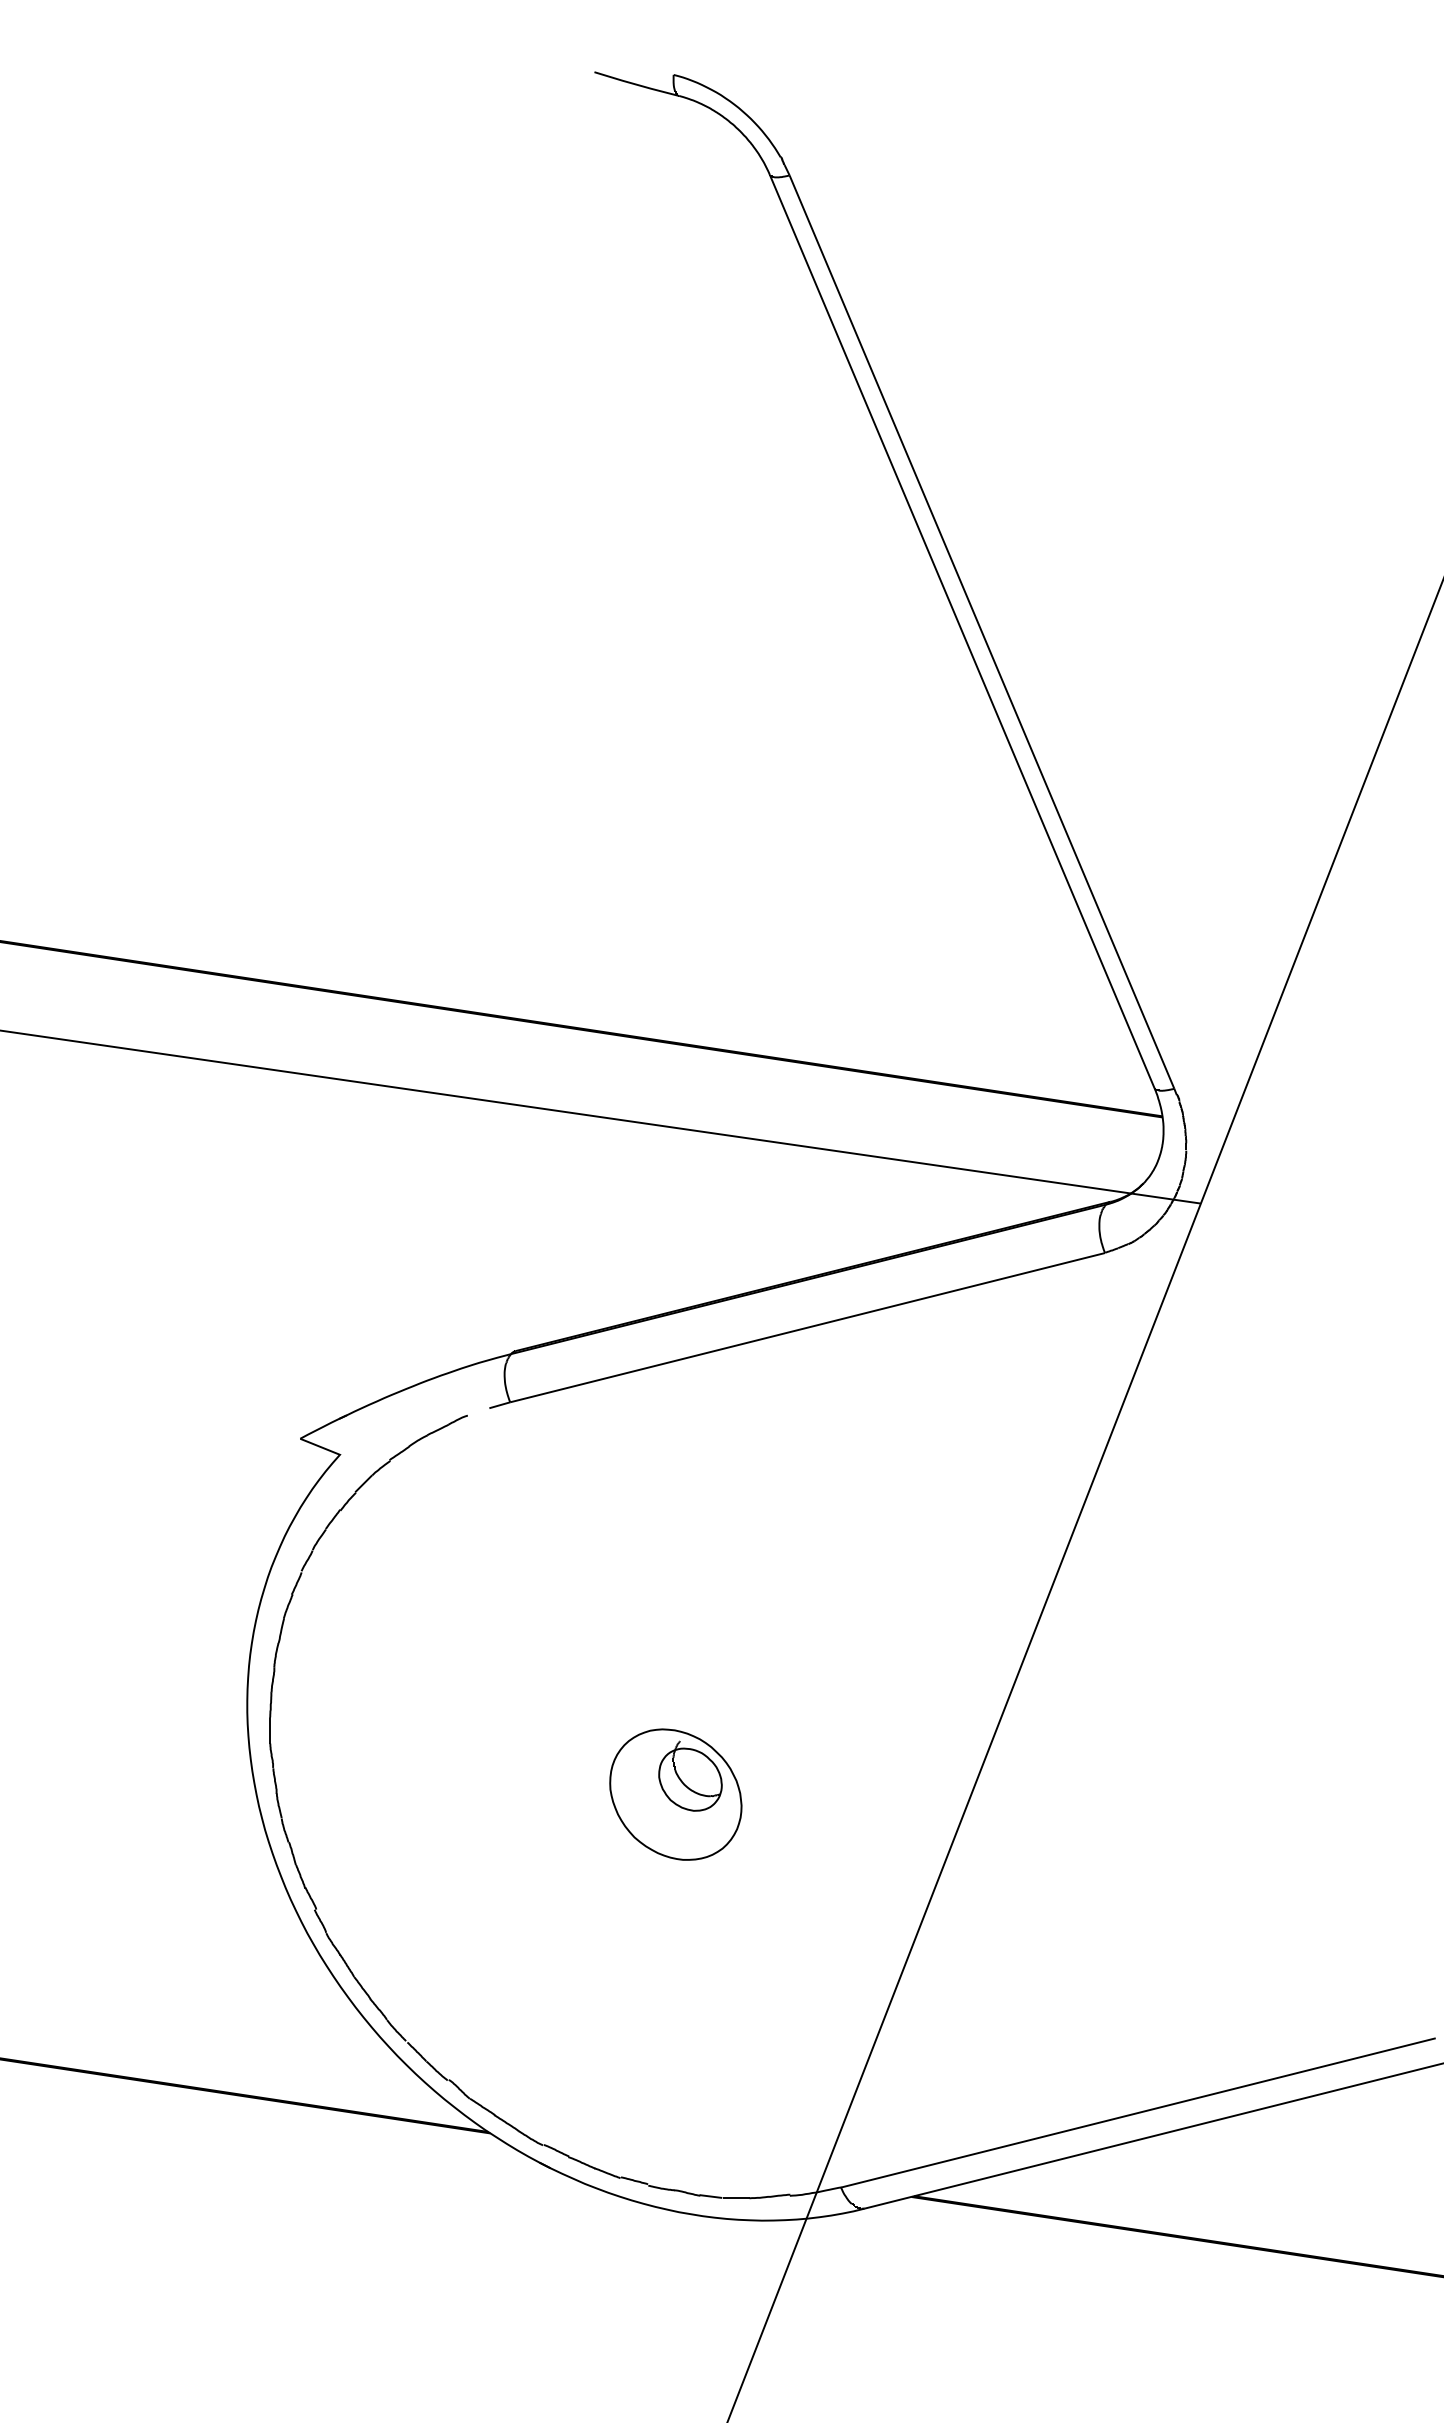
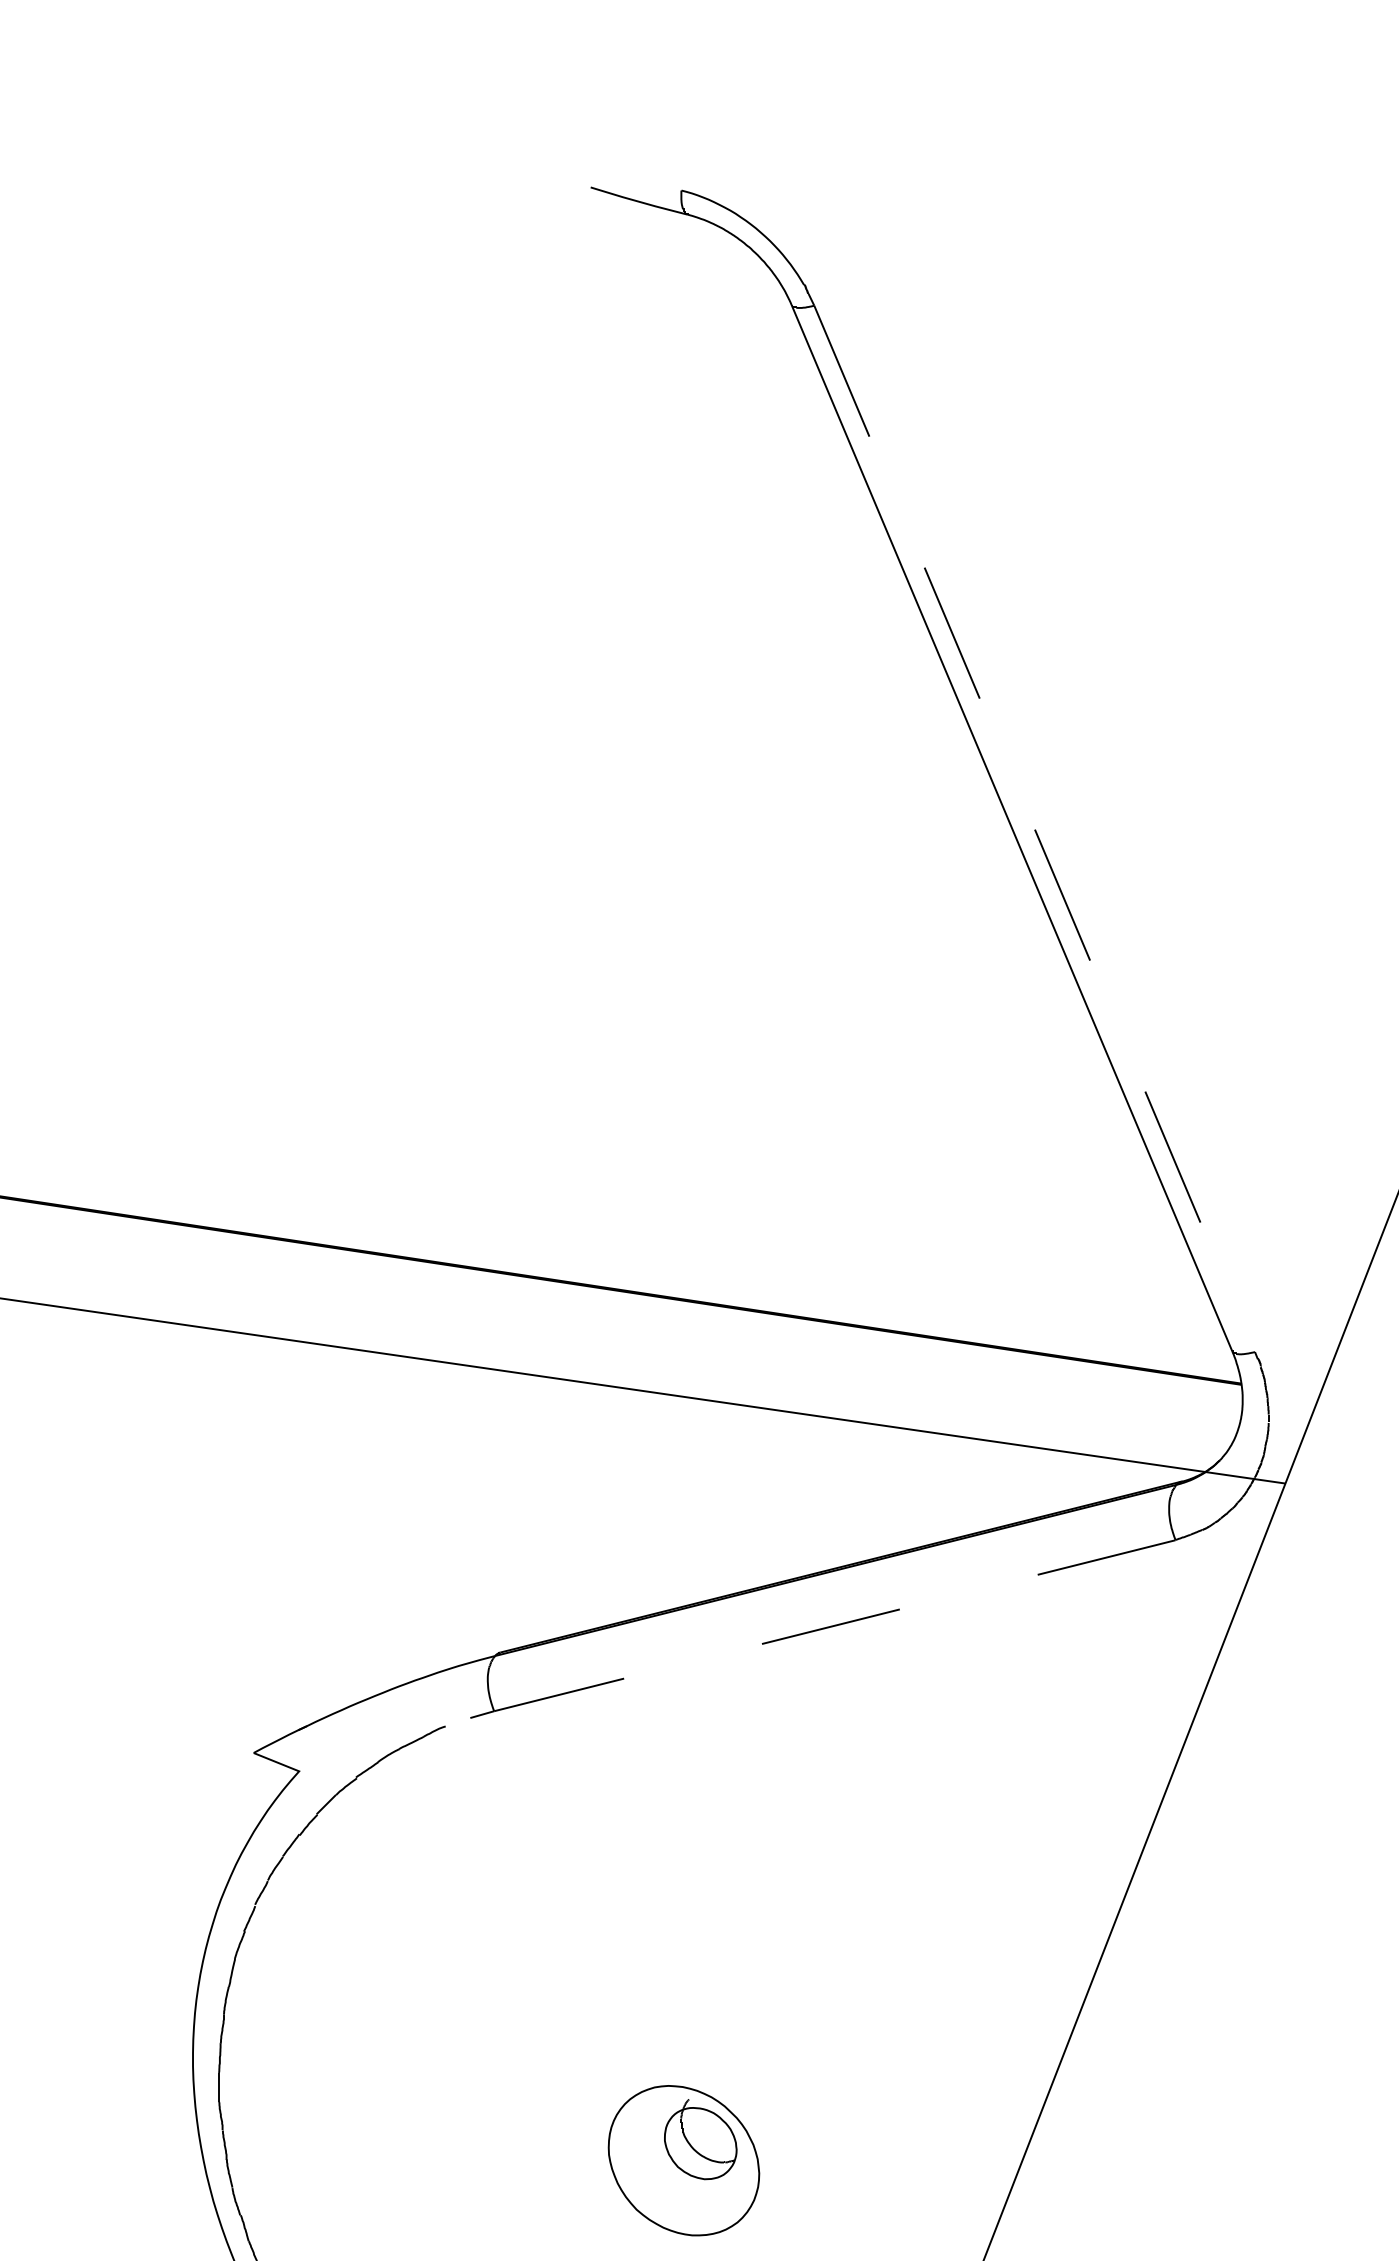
line: (981, 632) -> (1034, 829), solid -> dashed
line: (807, 1327) -> (834, 1625), solid -> dashed

